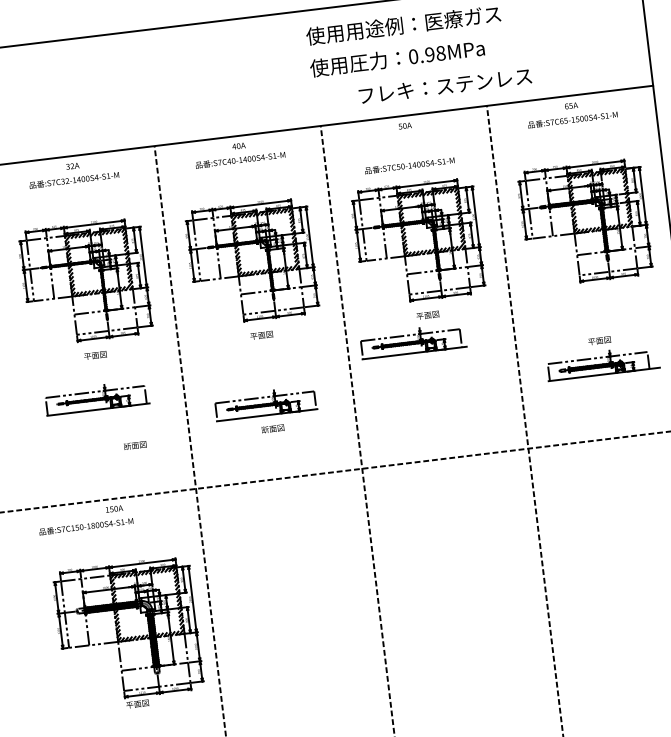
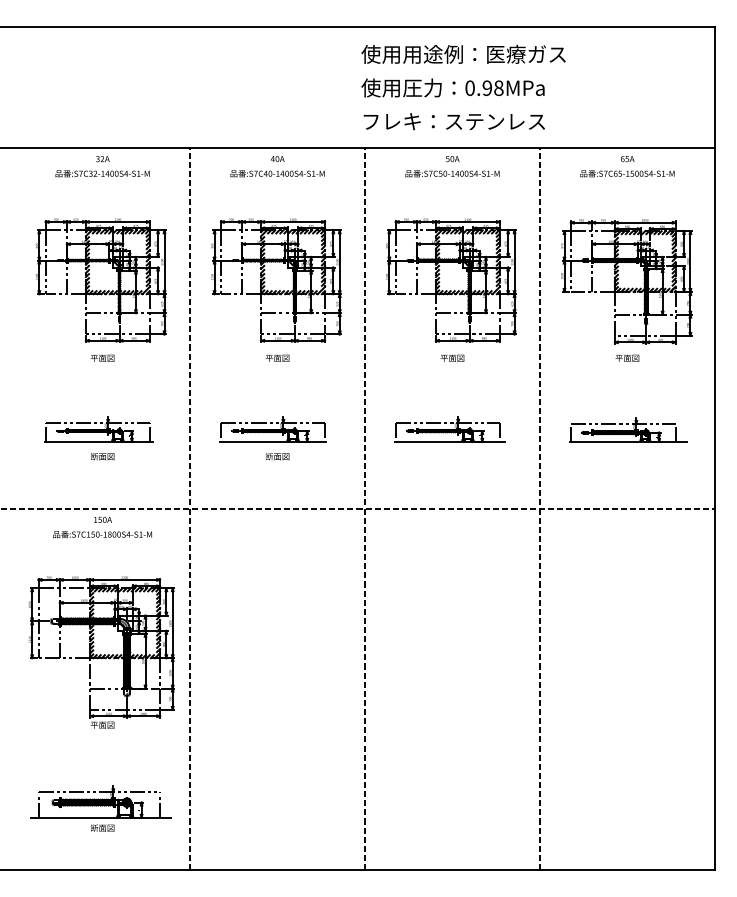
text: (444, 86) -> (453, 121), moved
text: (409, 165) -> (452, 173), moved
text: (599, 340) -> (627, 357), moved
part: (412, 341) -> (449, 429), moved
part: (96, 398) -> (98, 429), moved
text: (135, 445) -> (102, 456), moved
text: (86, 526) -> (102, 534), moved

